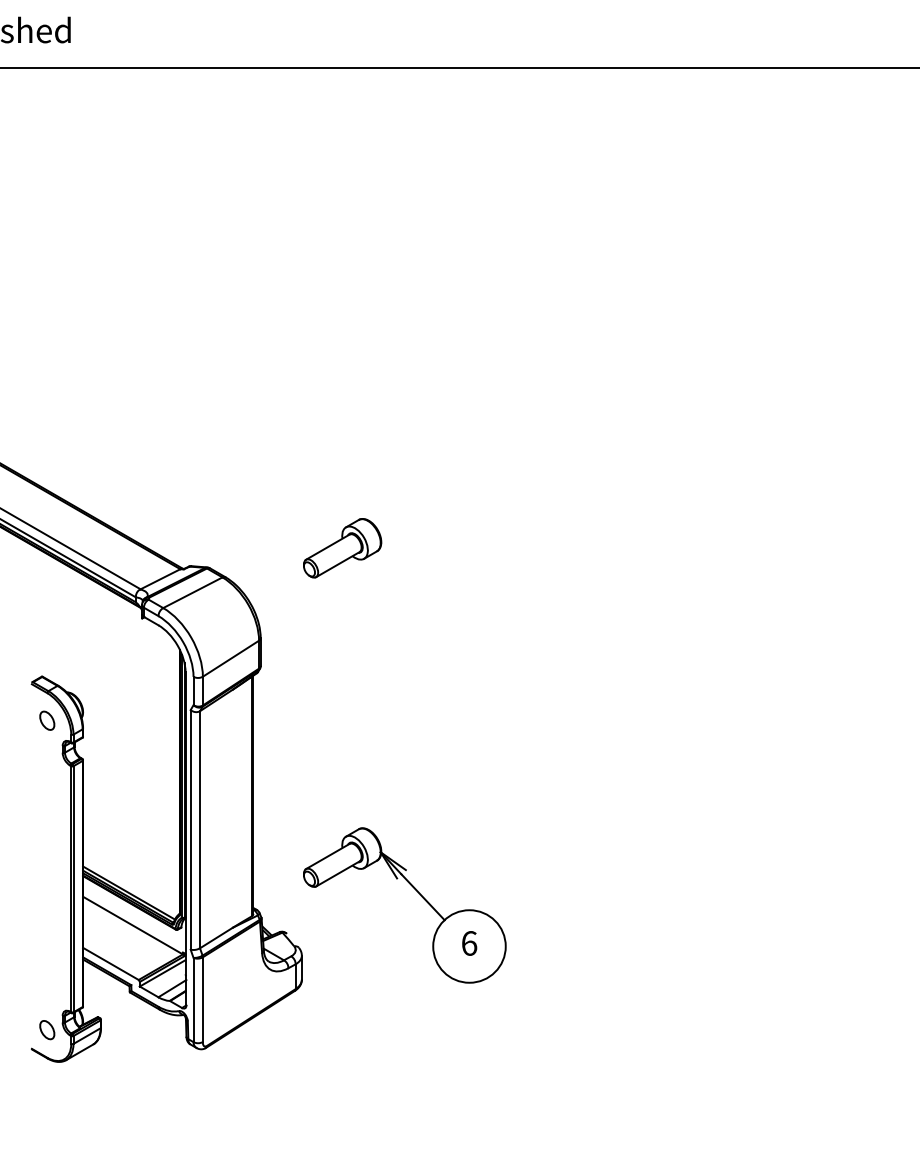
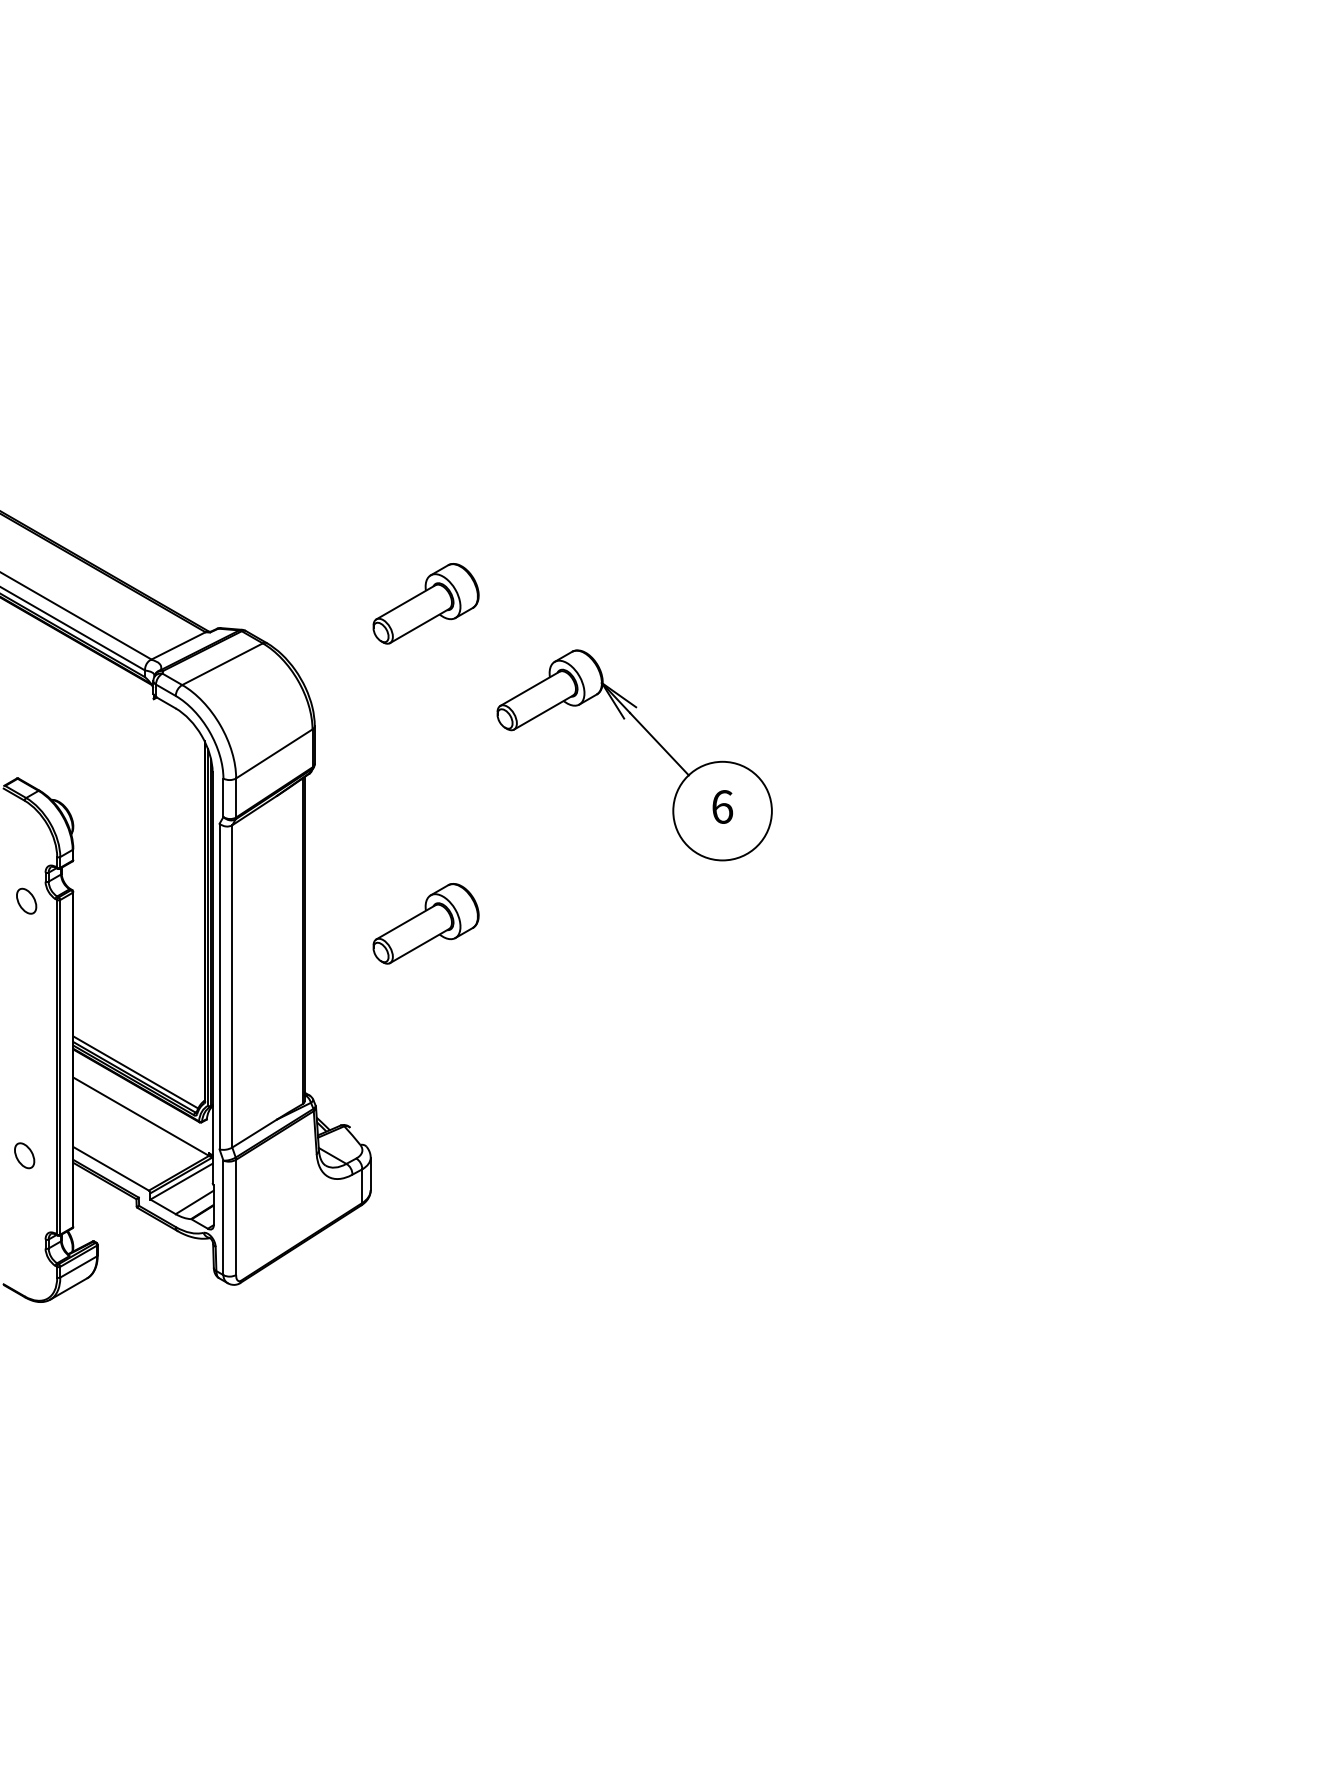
part: (47, 720) -> (26, 900), moved
part: (342, 783) -> (425, 923), added
part: (417, 892) -> (651, 737), moved
part: (47, 1029) -> (24, 1155), moved

